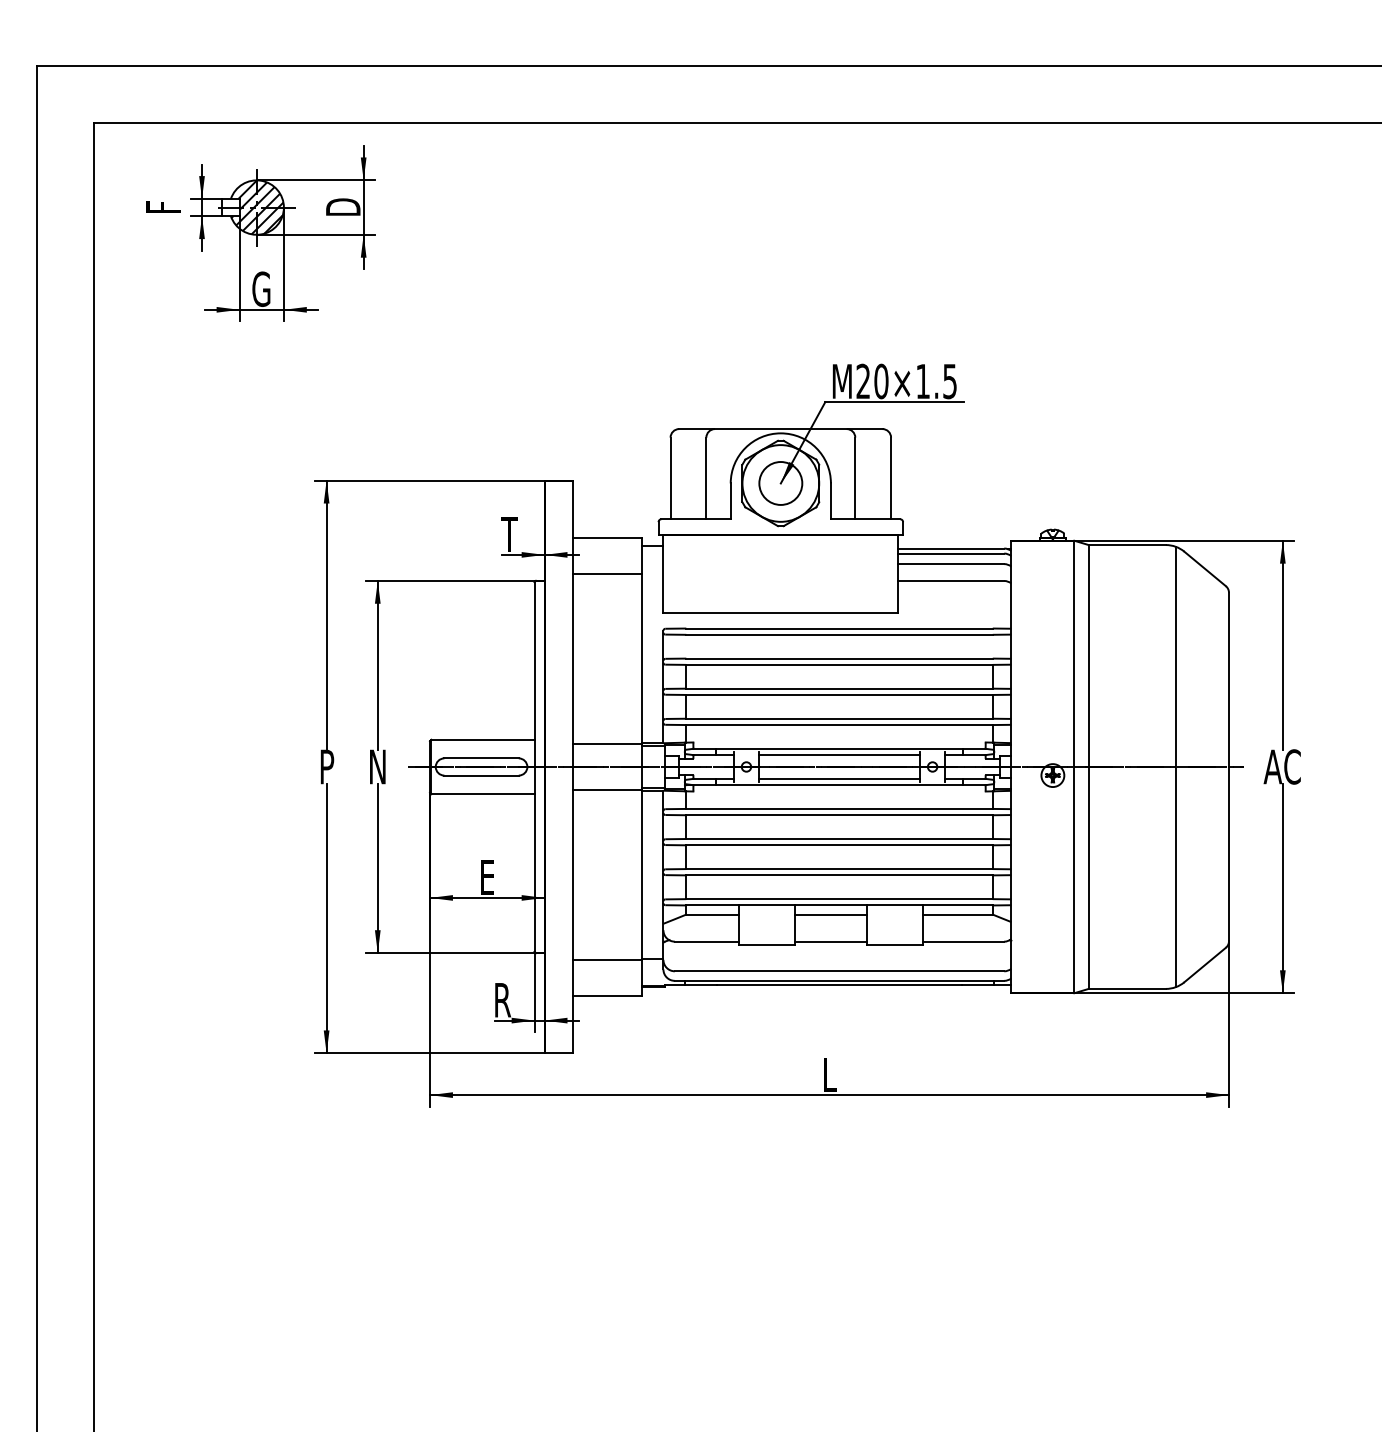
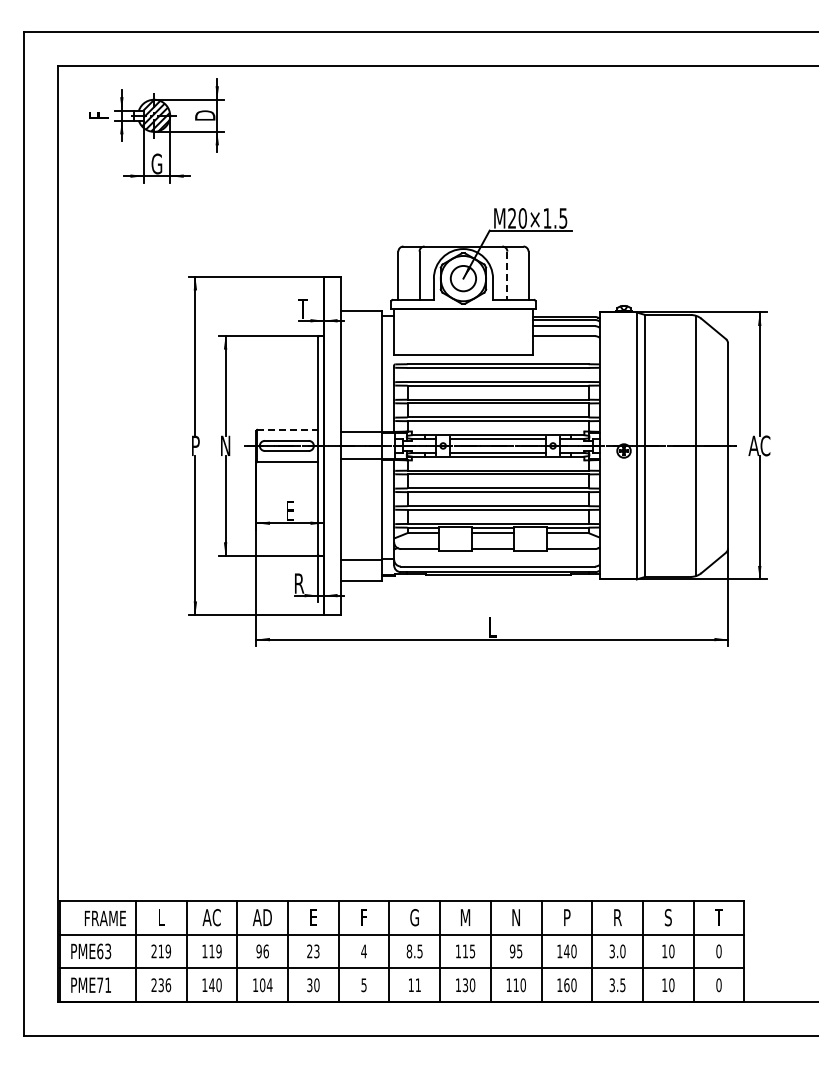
line: (855, 479) -> (507, 276), solid -> dashed
line: (606, 573) -> (360, 331), removed
line: (484, 739) -> (288, 429), solid -> dashed

